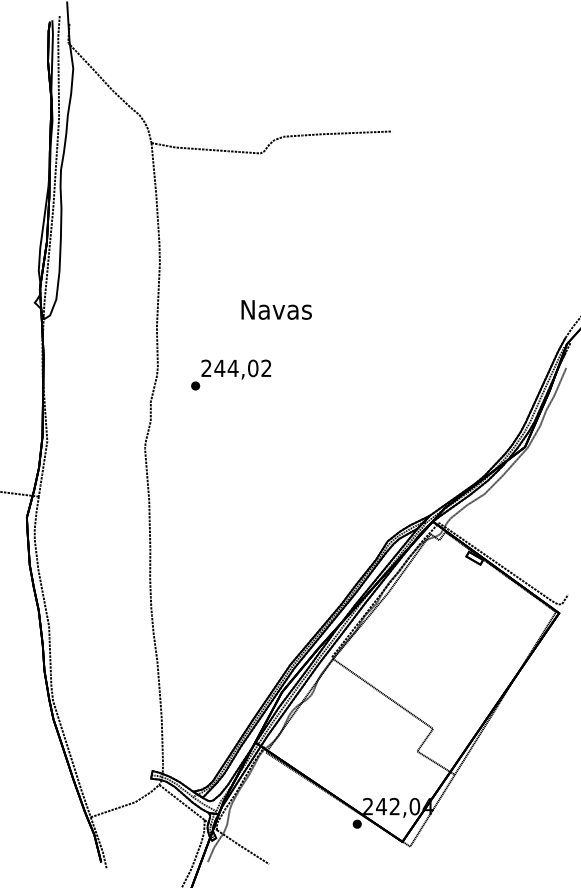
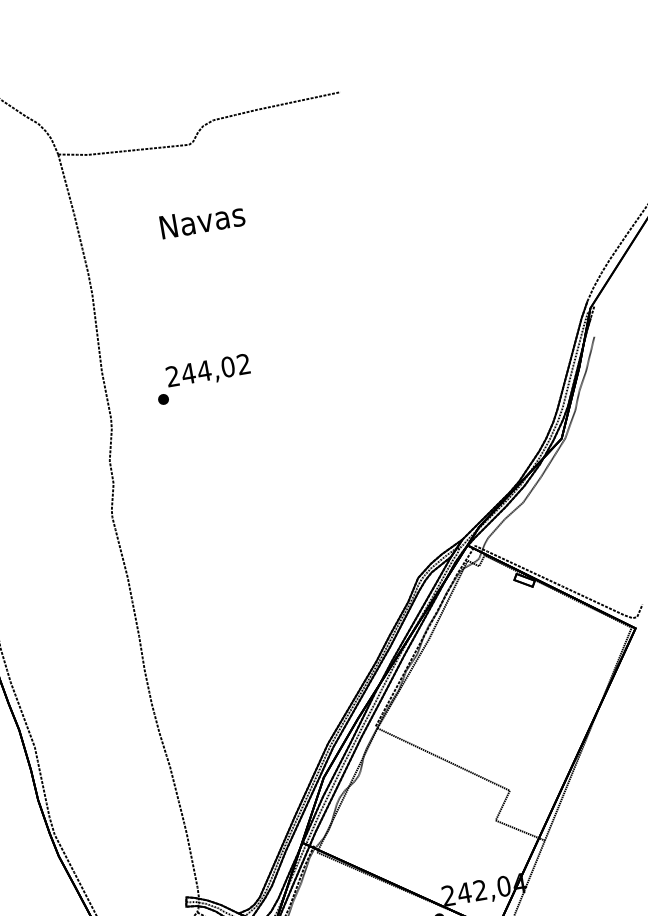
text: (276, 309) -> (202, 220), moved
text: (231, 374) -> (203, 378), moved

